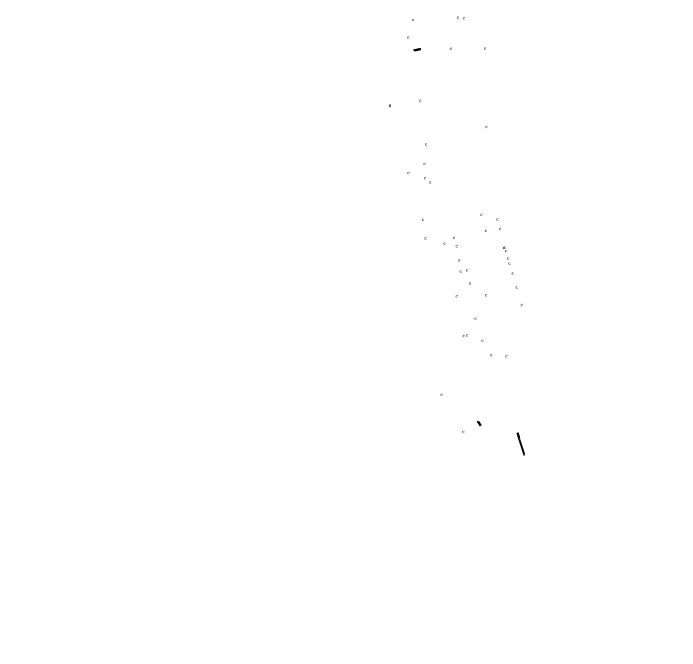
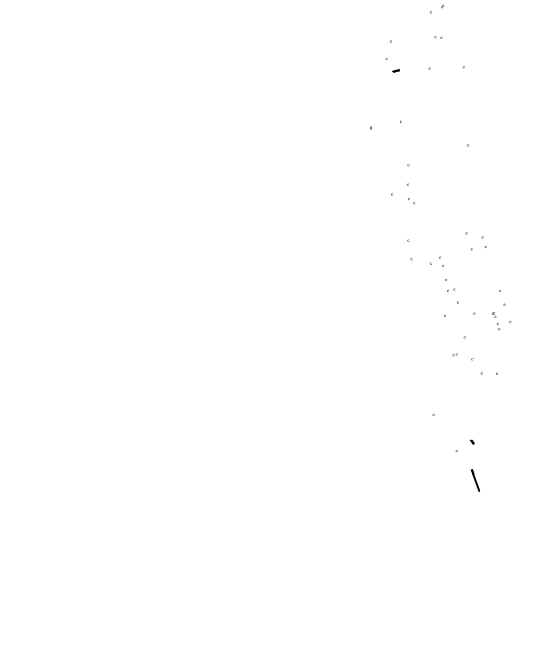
part: (506, 255) -> (496, 321), moved
line: (520, 443) -> (475, 480), moved

